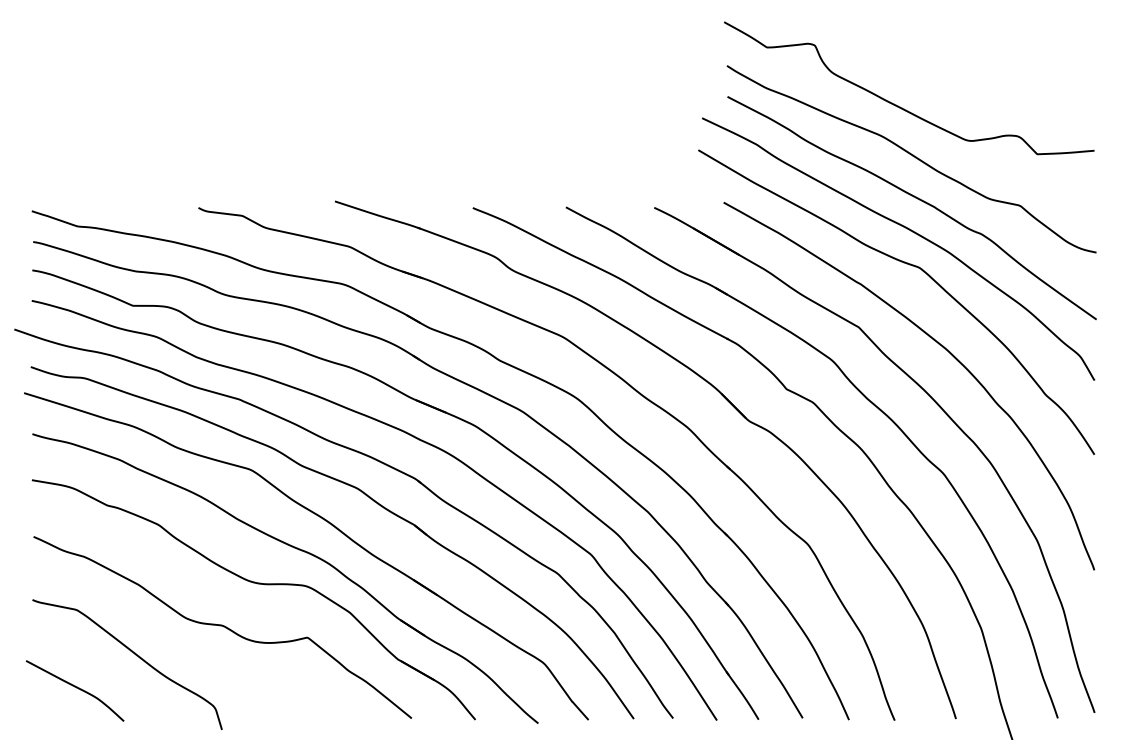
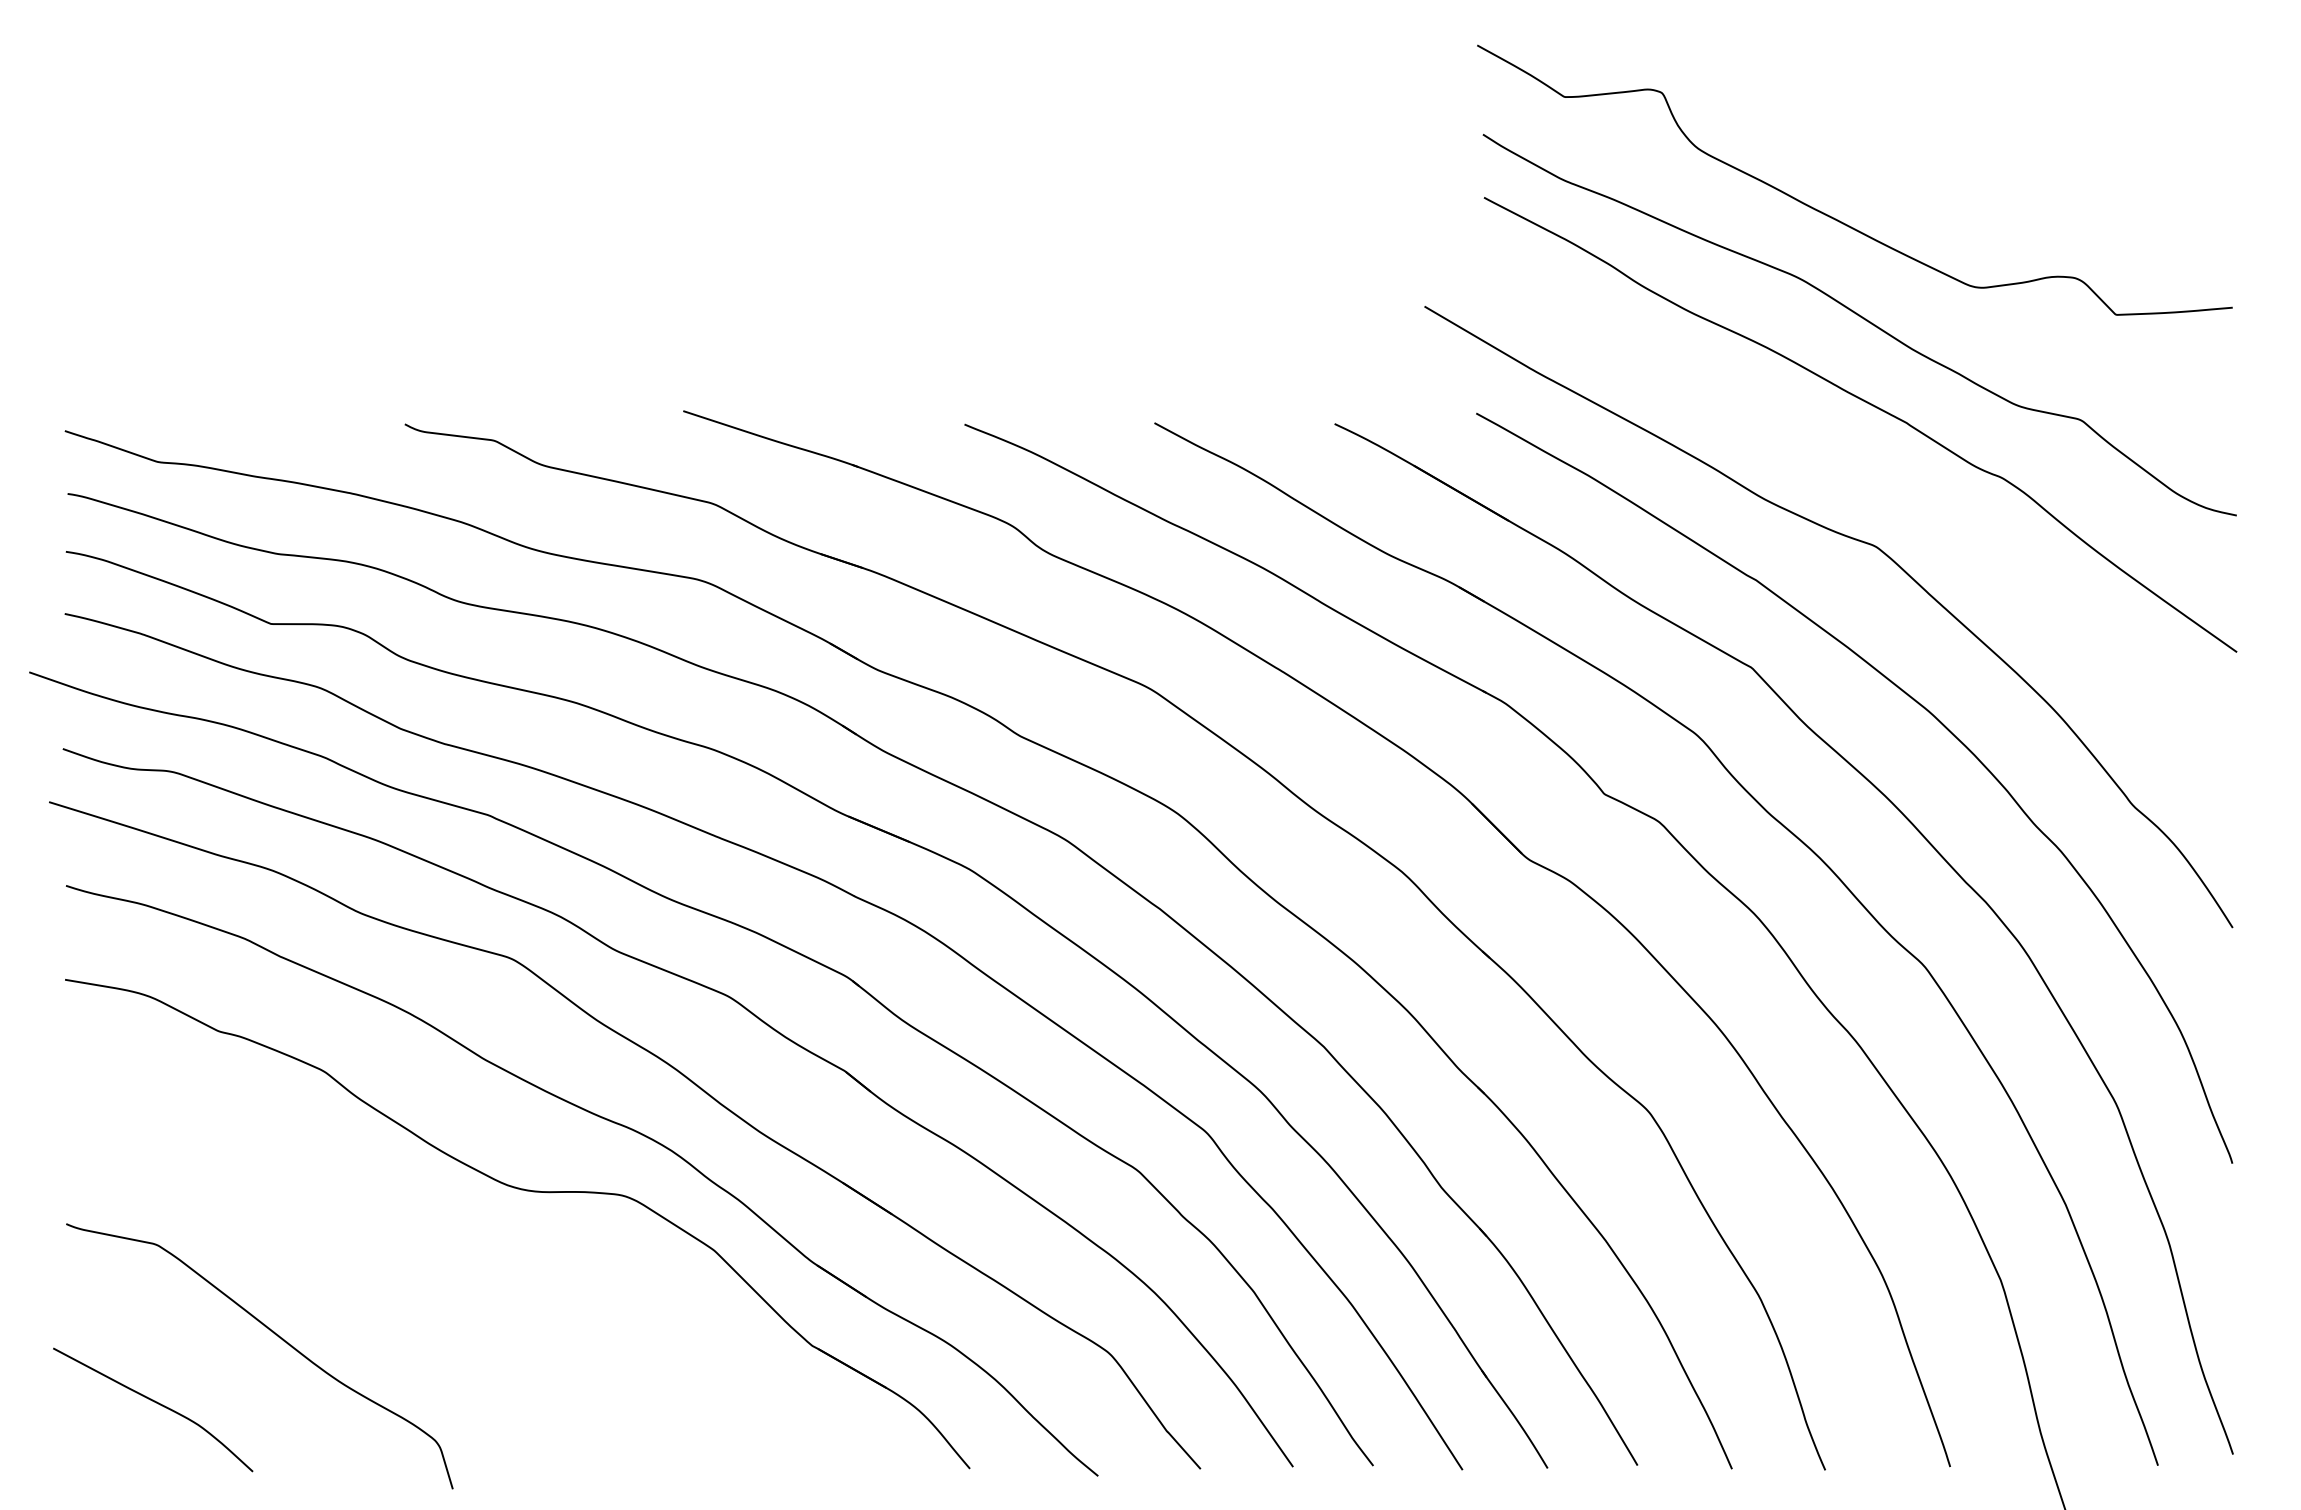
curve: (908, 230) -> (1853, 470), removed
curve: (222, 626) -> (453, 1278), removed

